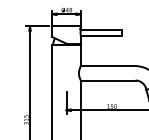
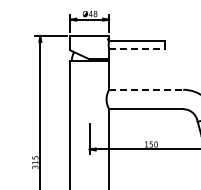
line: (101, 35) -> (137, 48), solid -> dashed
line: (108, 65) -> (146, 89), solid -> dashed

